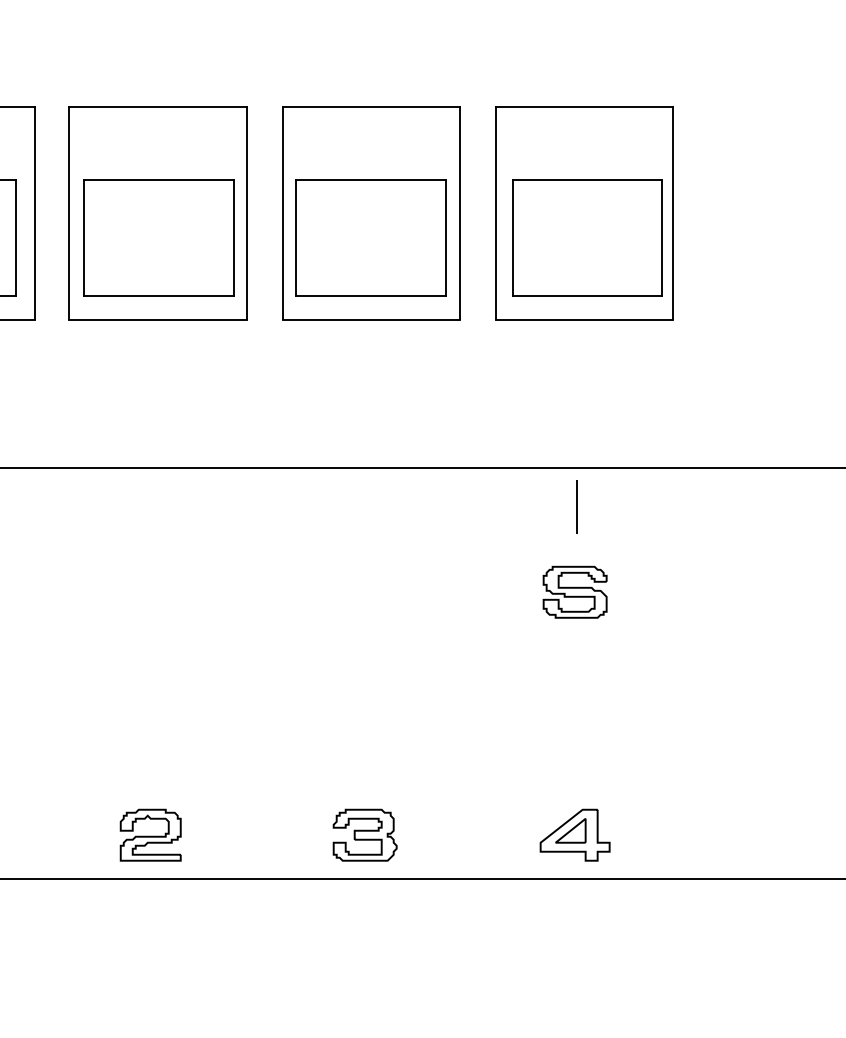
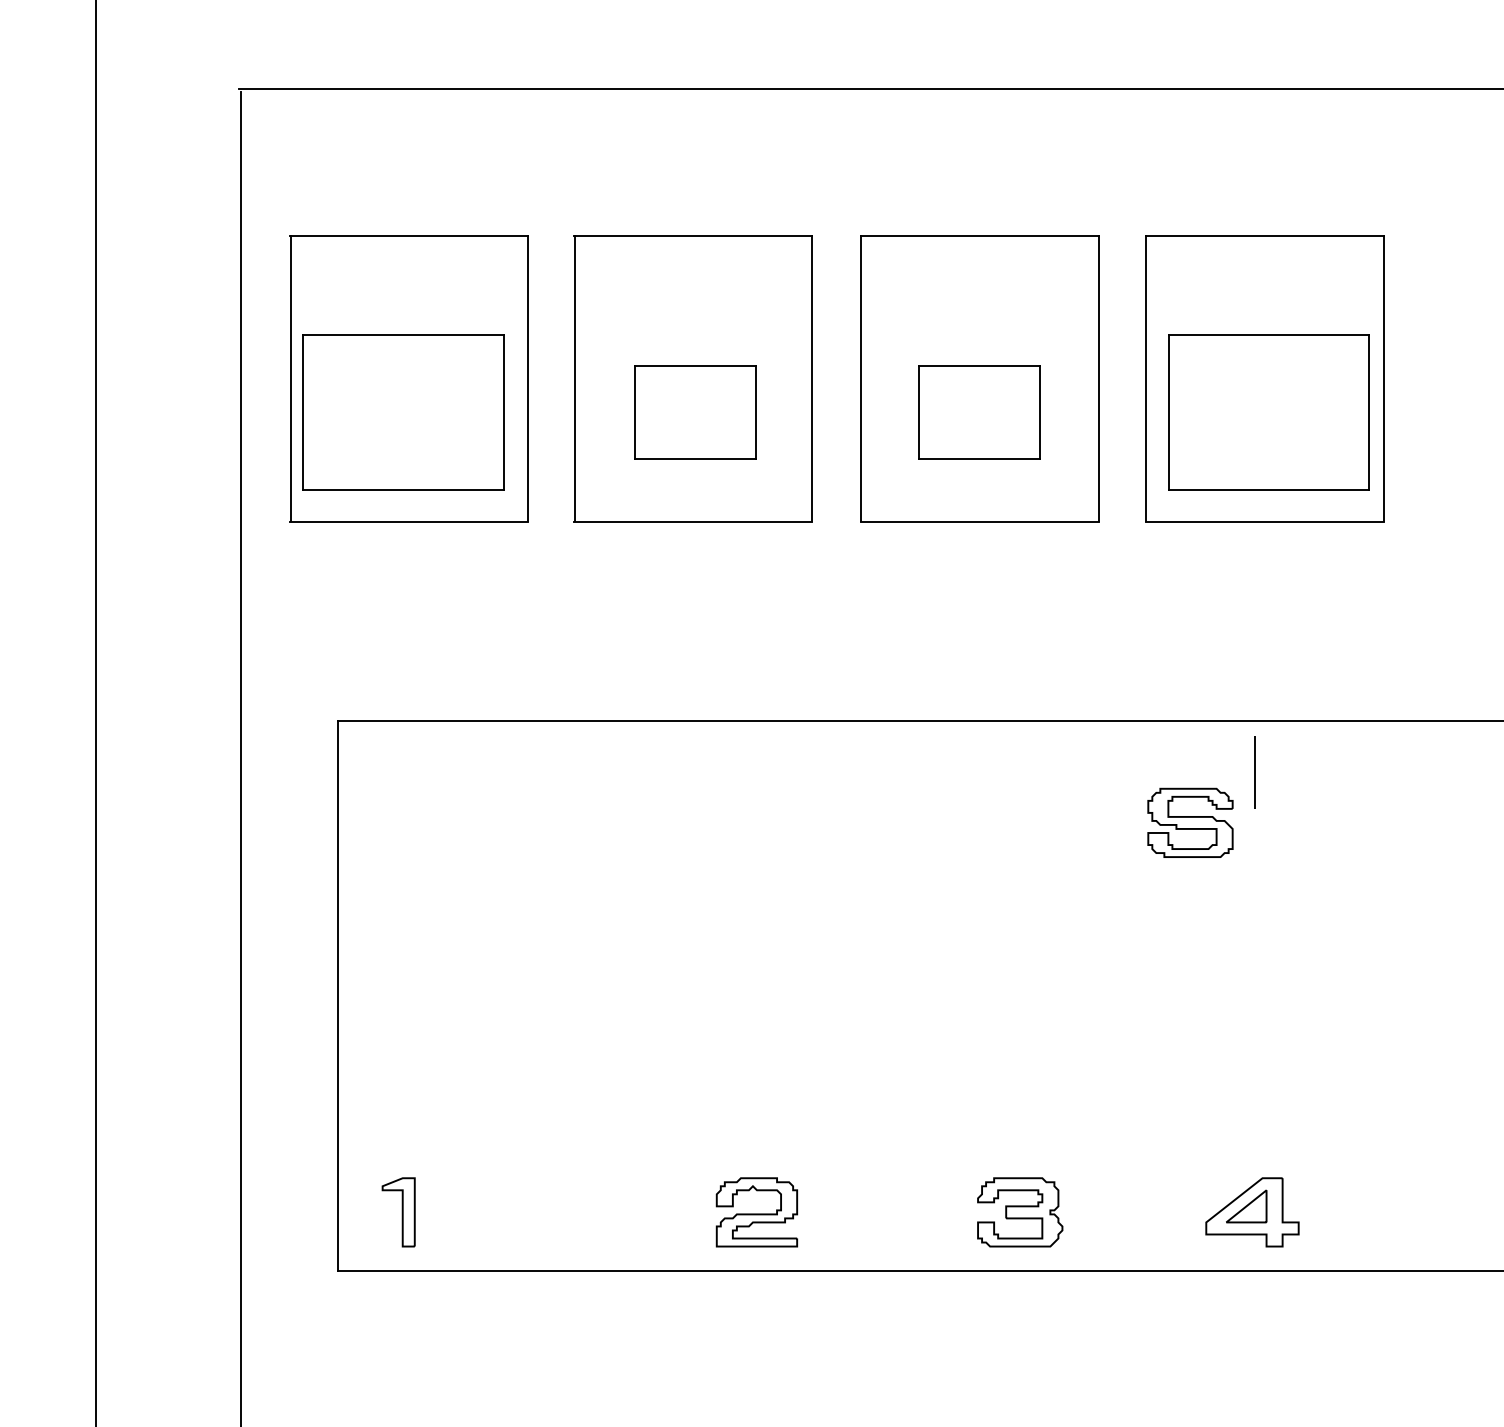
part: (159, 238) -> (695, 412), size x0.6
part: (371, 238) -> (979, 412), size x0.6
part: (575, 591) -> (1190, 822), moved
part: (150, 835) -> (756, 1212), moved
part: (365, 835) -> (1020, 1212), moved

